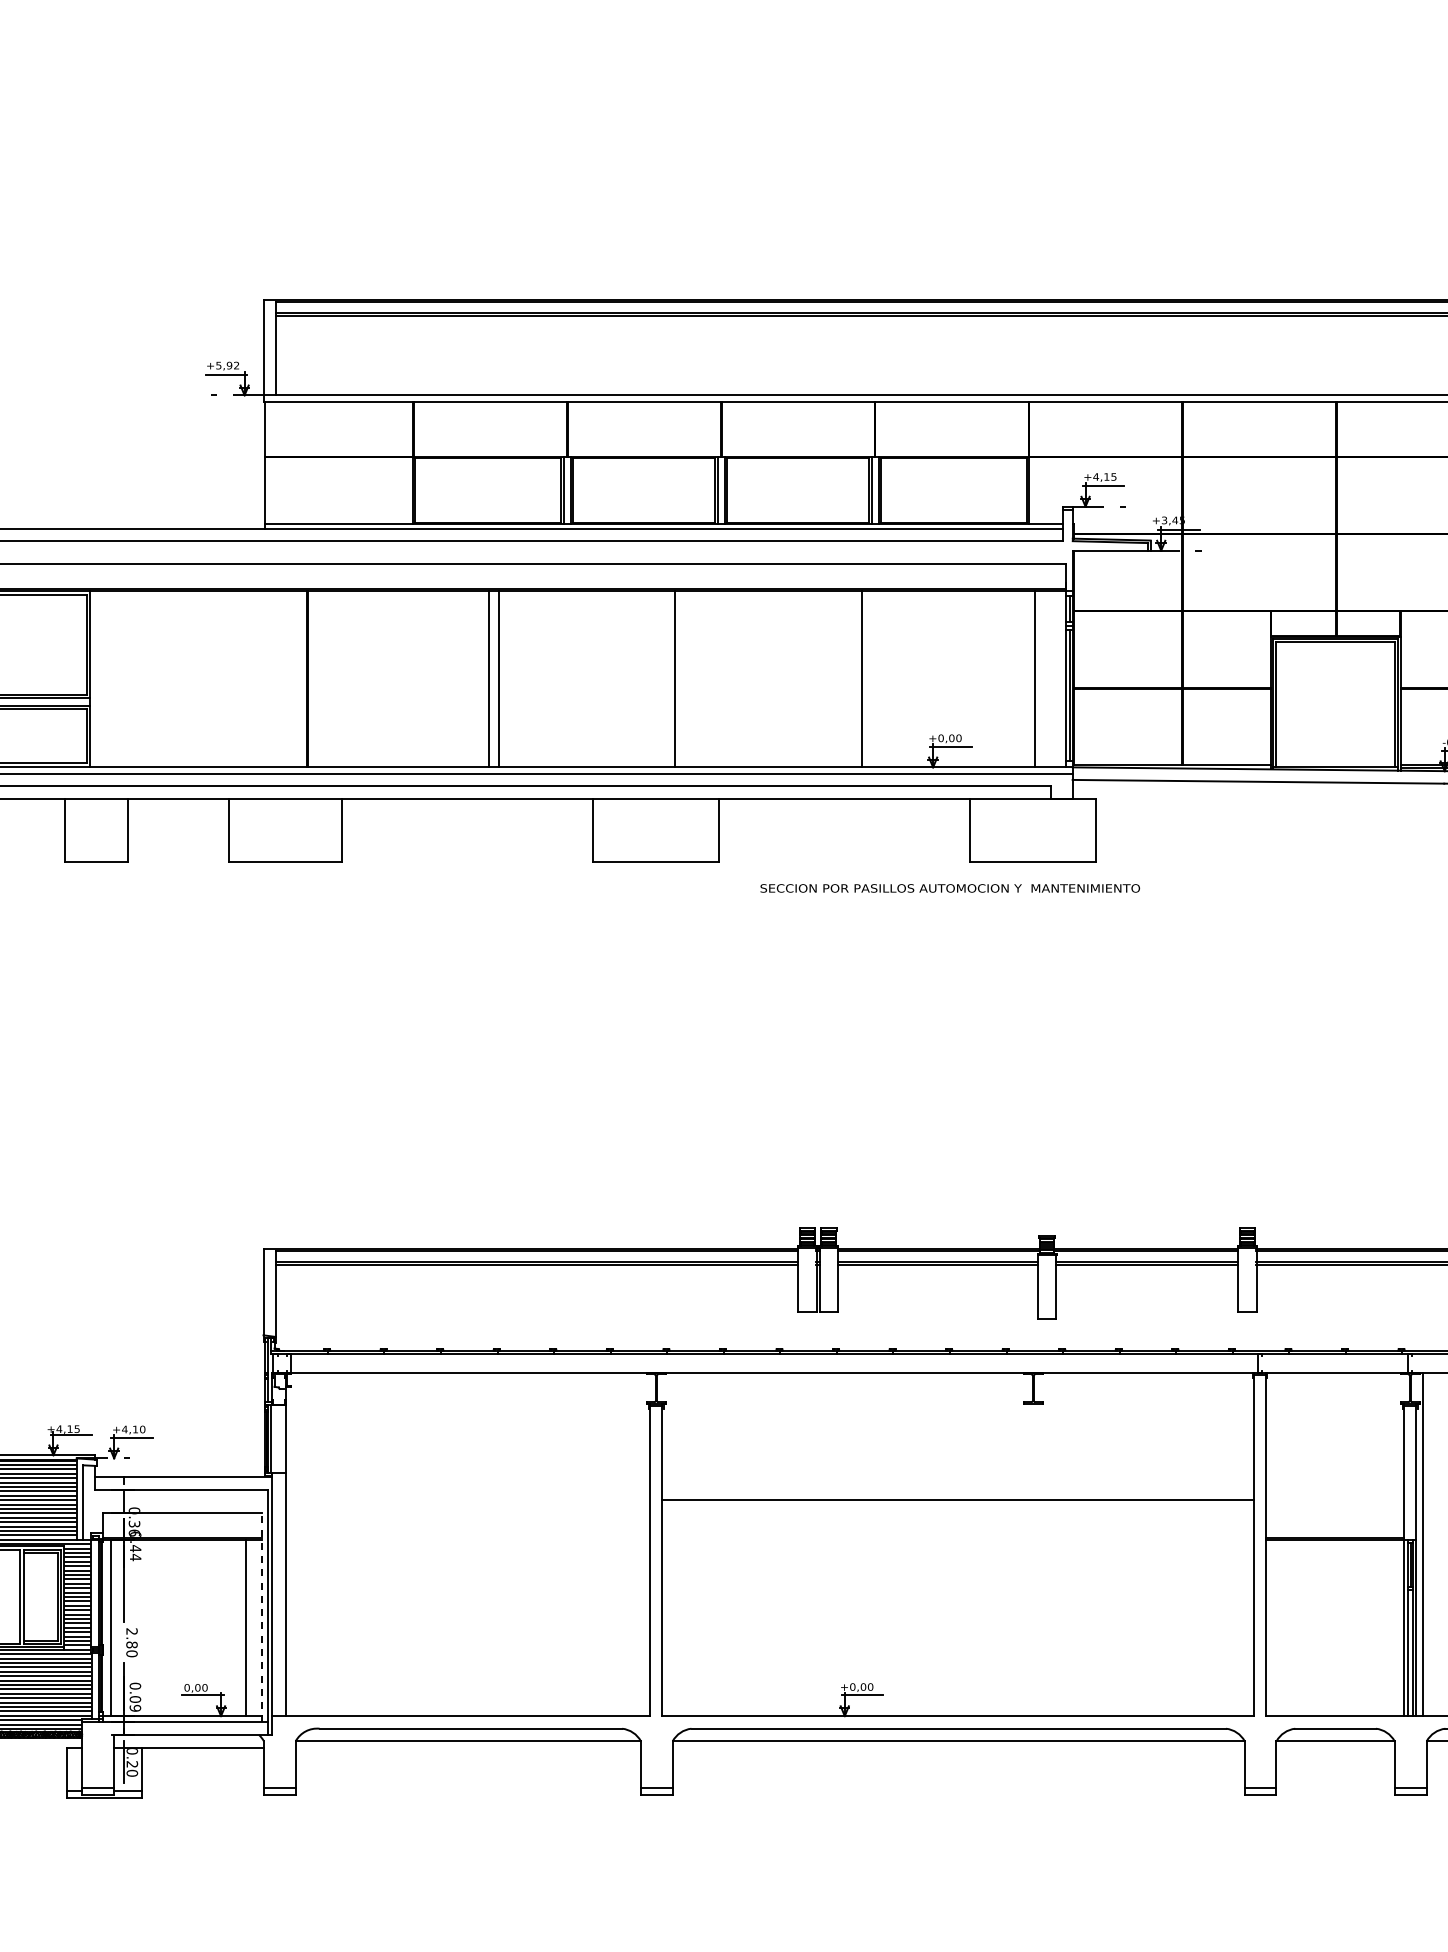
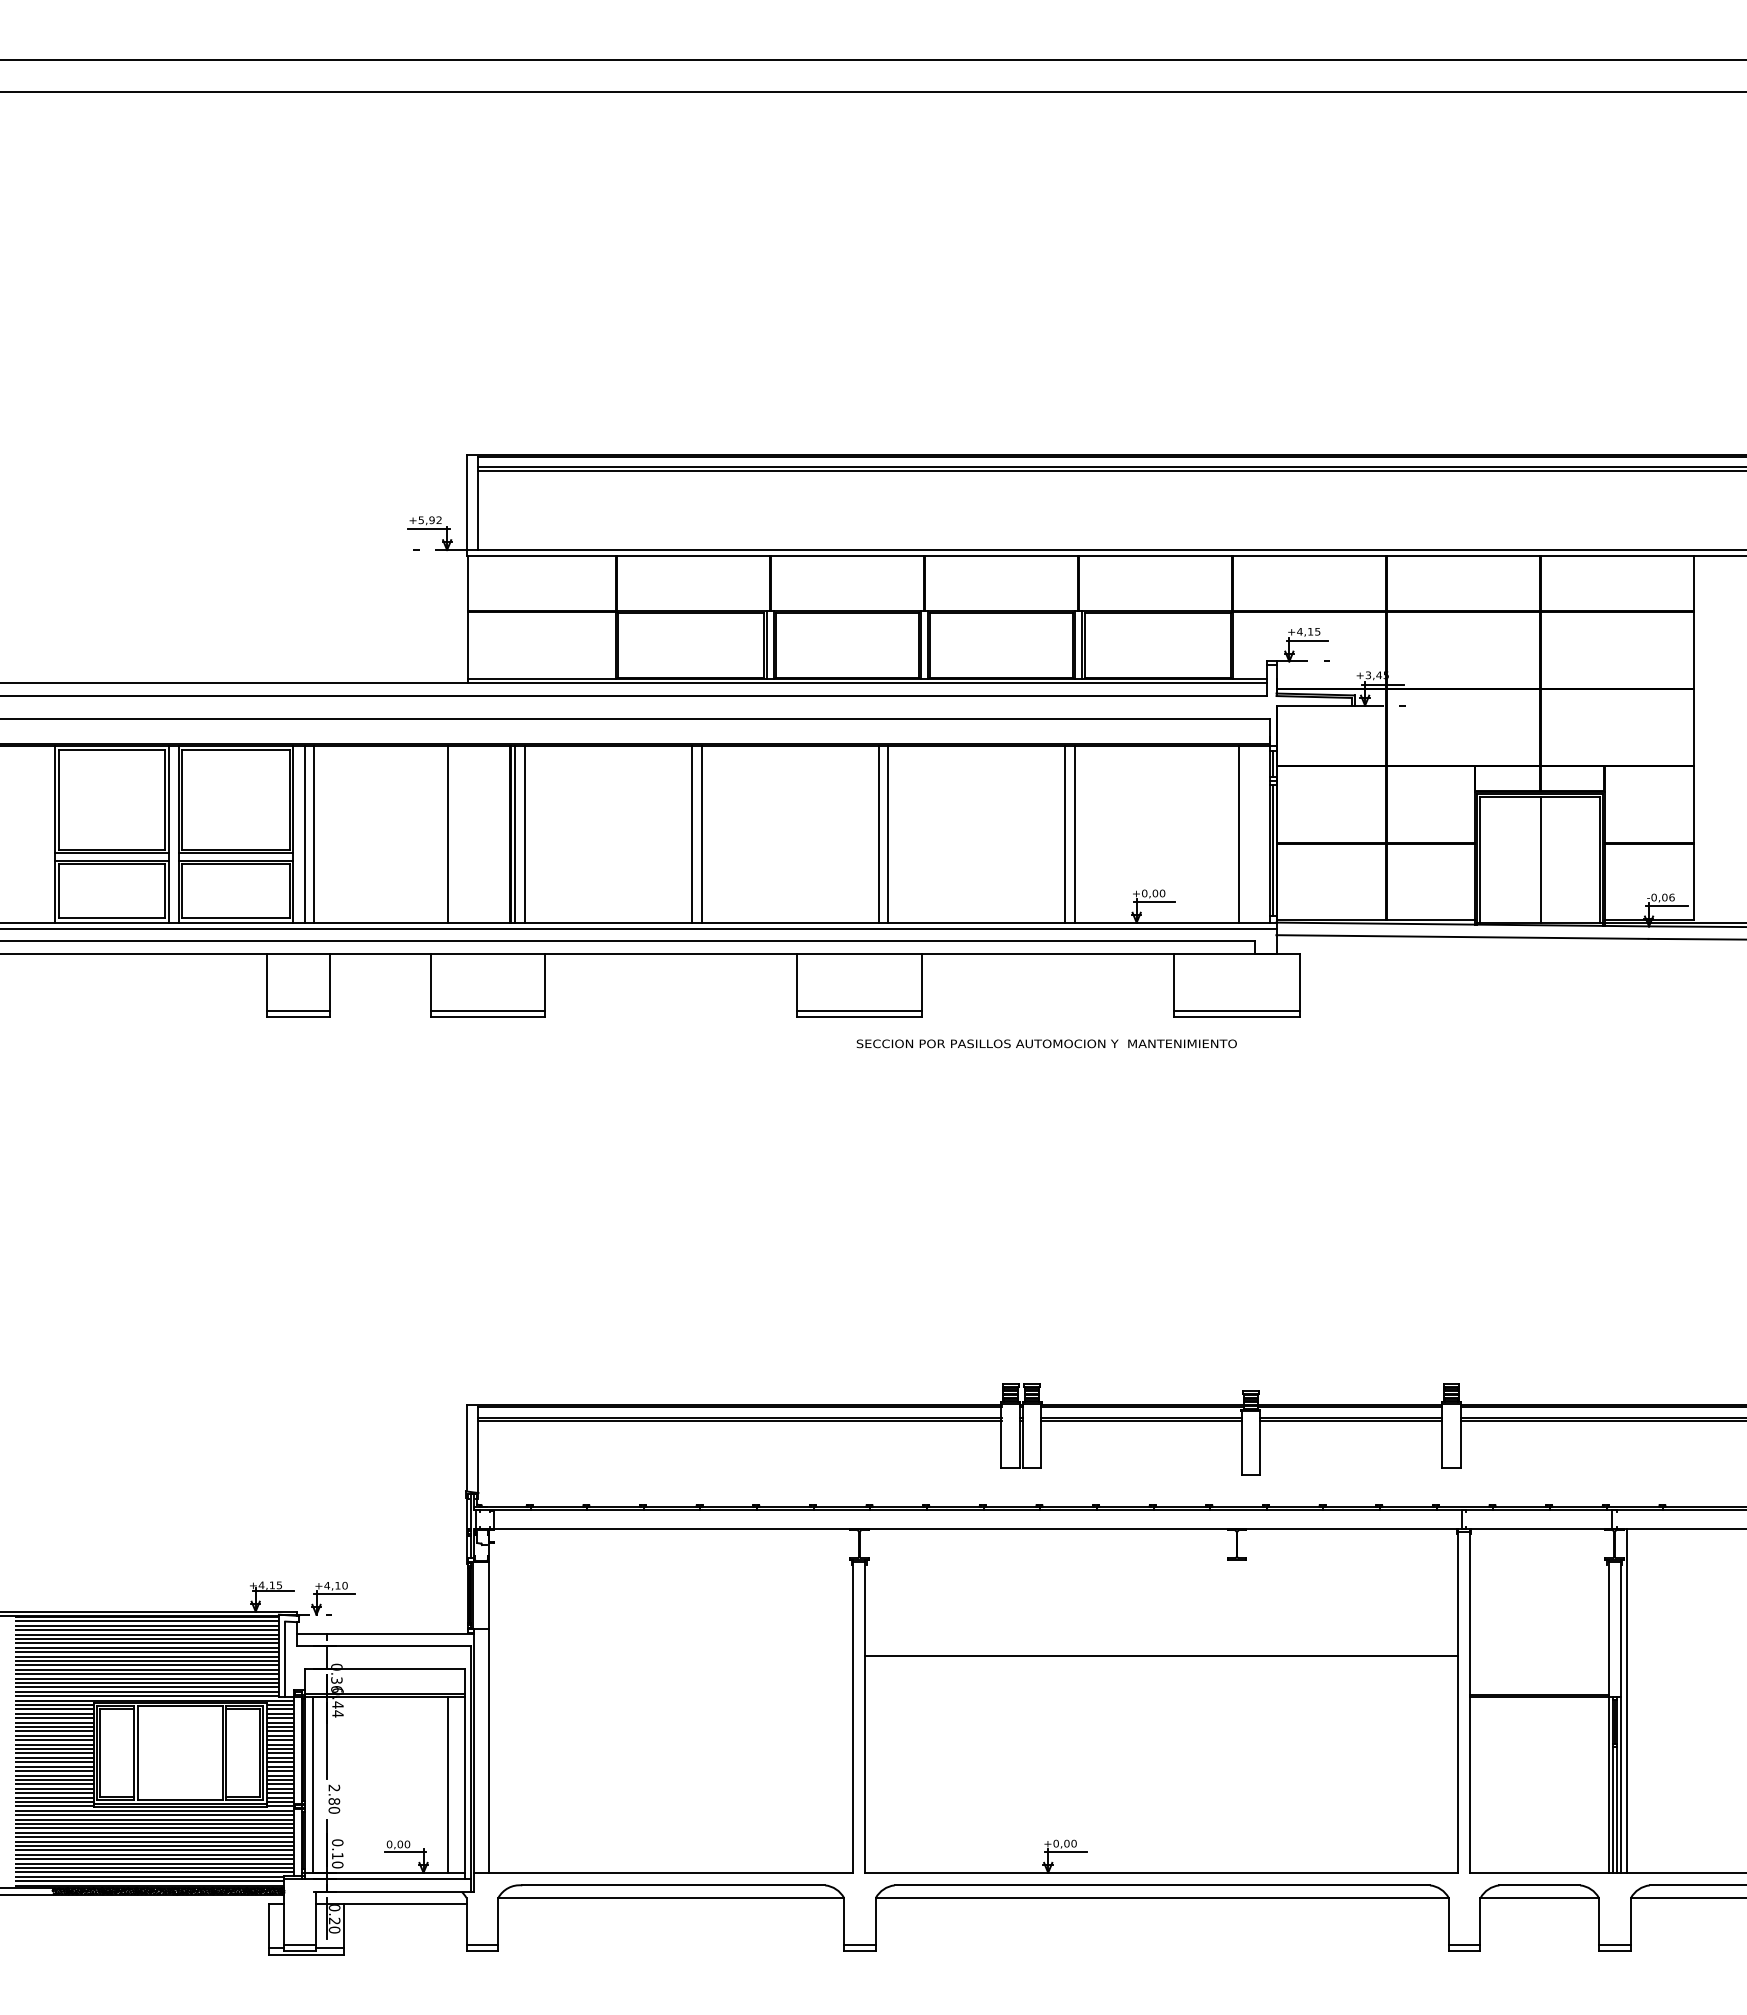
line: (103, 679) -> (305, 834), added
line: (111, 679) -> (313, 834), added
line: (245, 679) -> (448, 834), added
line: (312, 679) -> (515, 834), added
line: (321, 679) -> (524, 834), added
line: (685, 679) -> (888, 834), added
line: (871, 679) -> (1074, 834), added
line: (1336, 704) -> (1540, 859), added
line: (96, 855) -> (298, 1010), added
line: (284, 855) -> (487, 1010), added
line: (656, 855) -> (859, 1010), added
line: (1032, 855) -> (1236, 1010), added
text: (949, 888) -> (1046, 1043), moved
line: (261, 1616) -> (464, 1773), dashed -> solid
text: (135, 1703) -> (337, 1860), 0.09 -> 0.10

